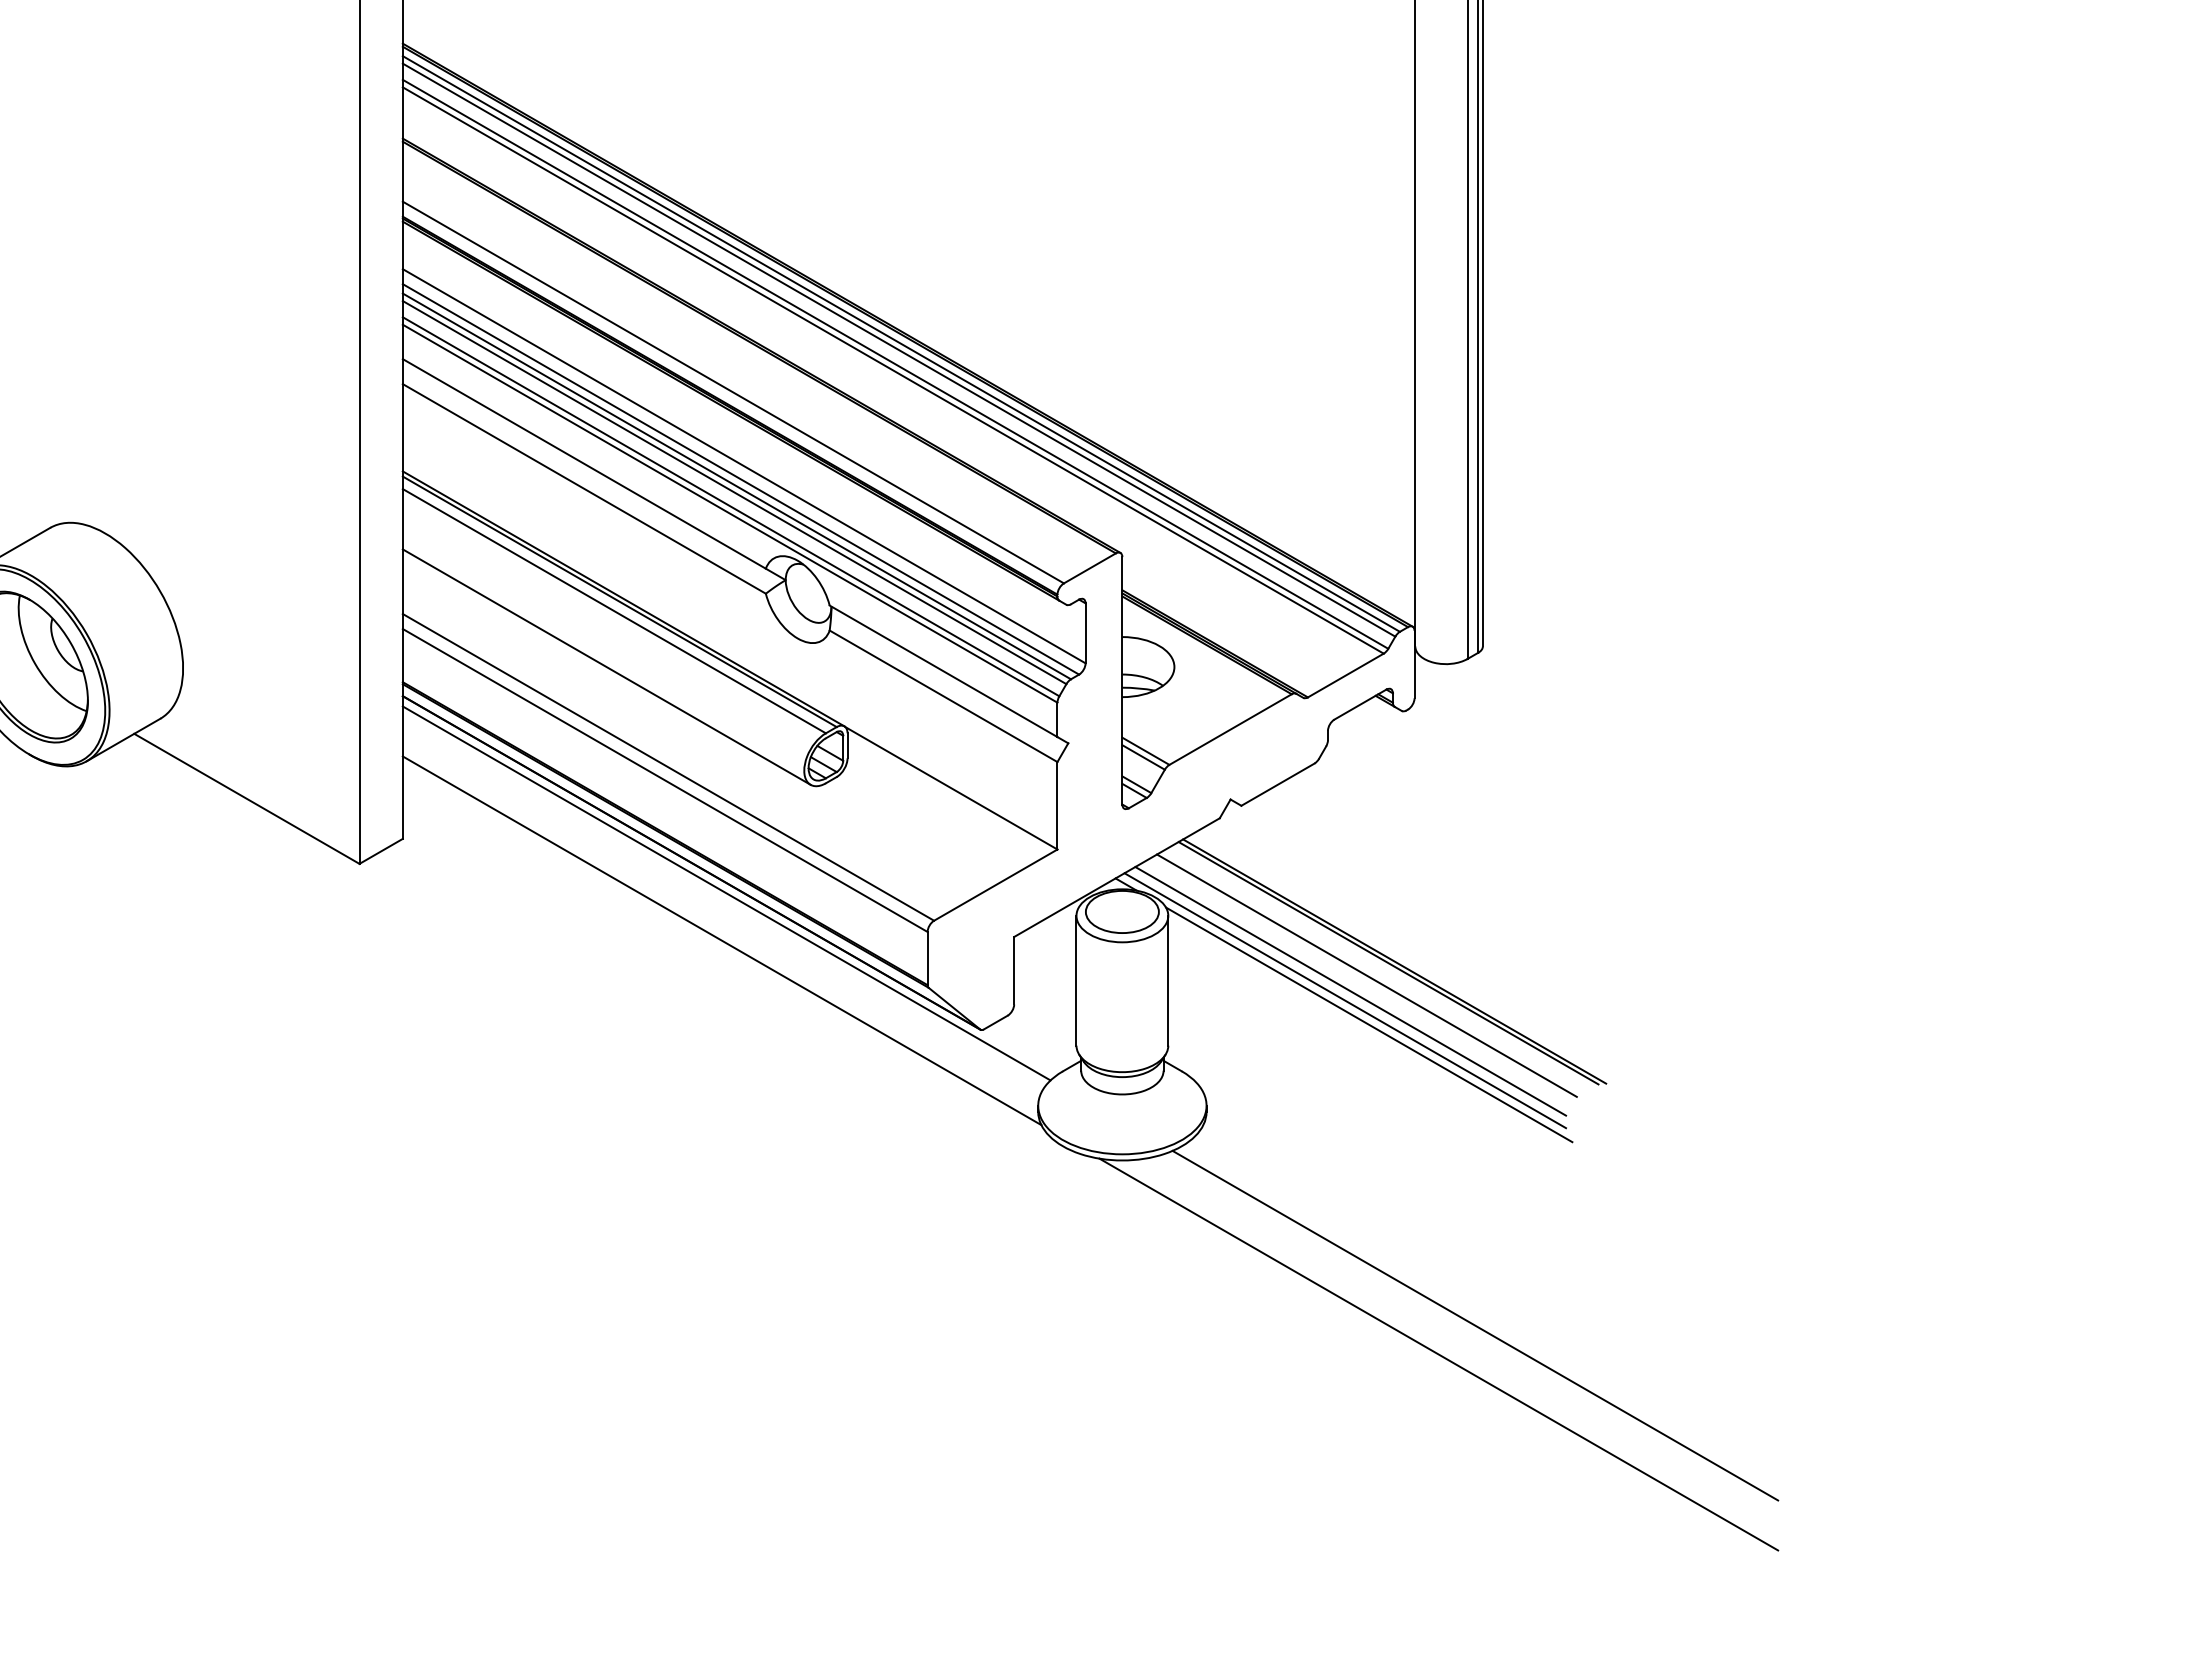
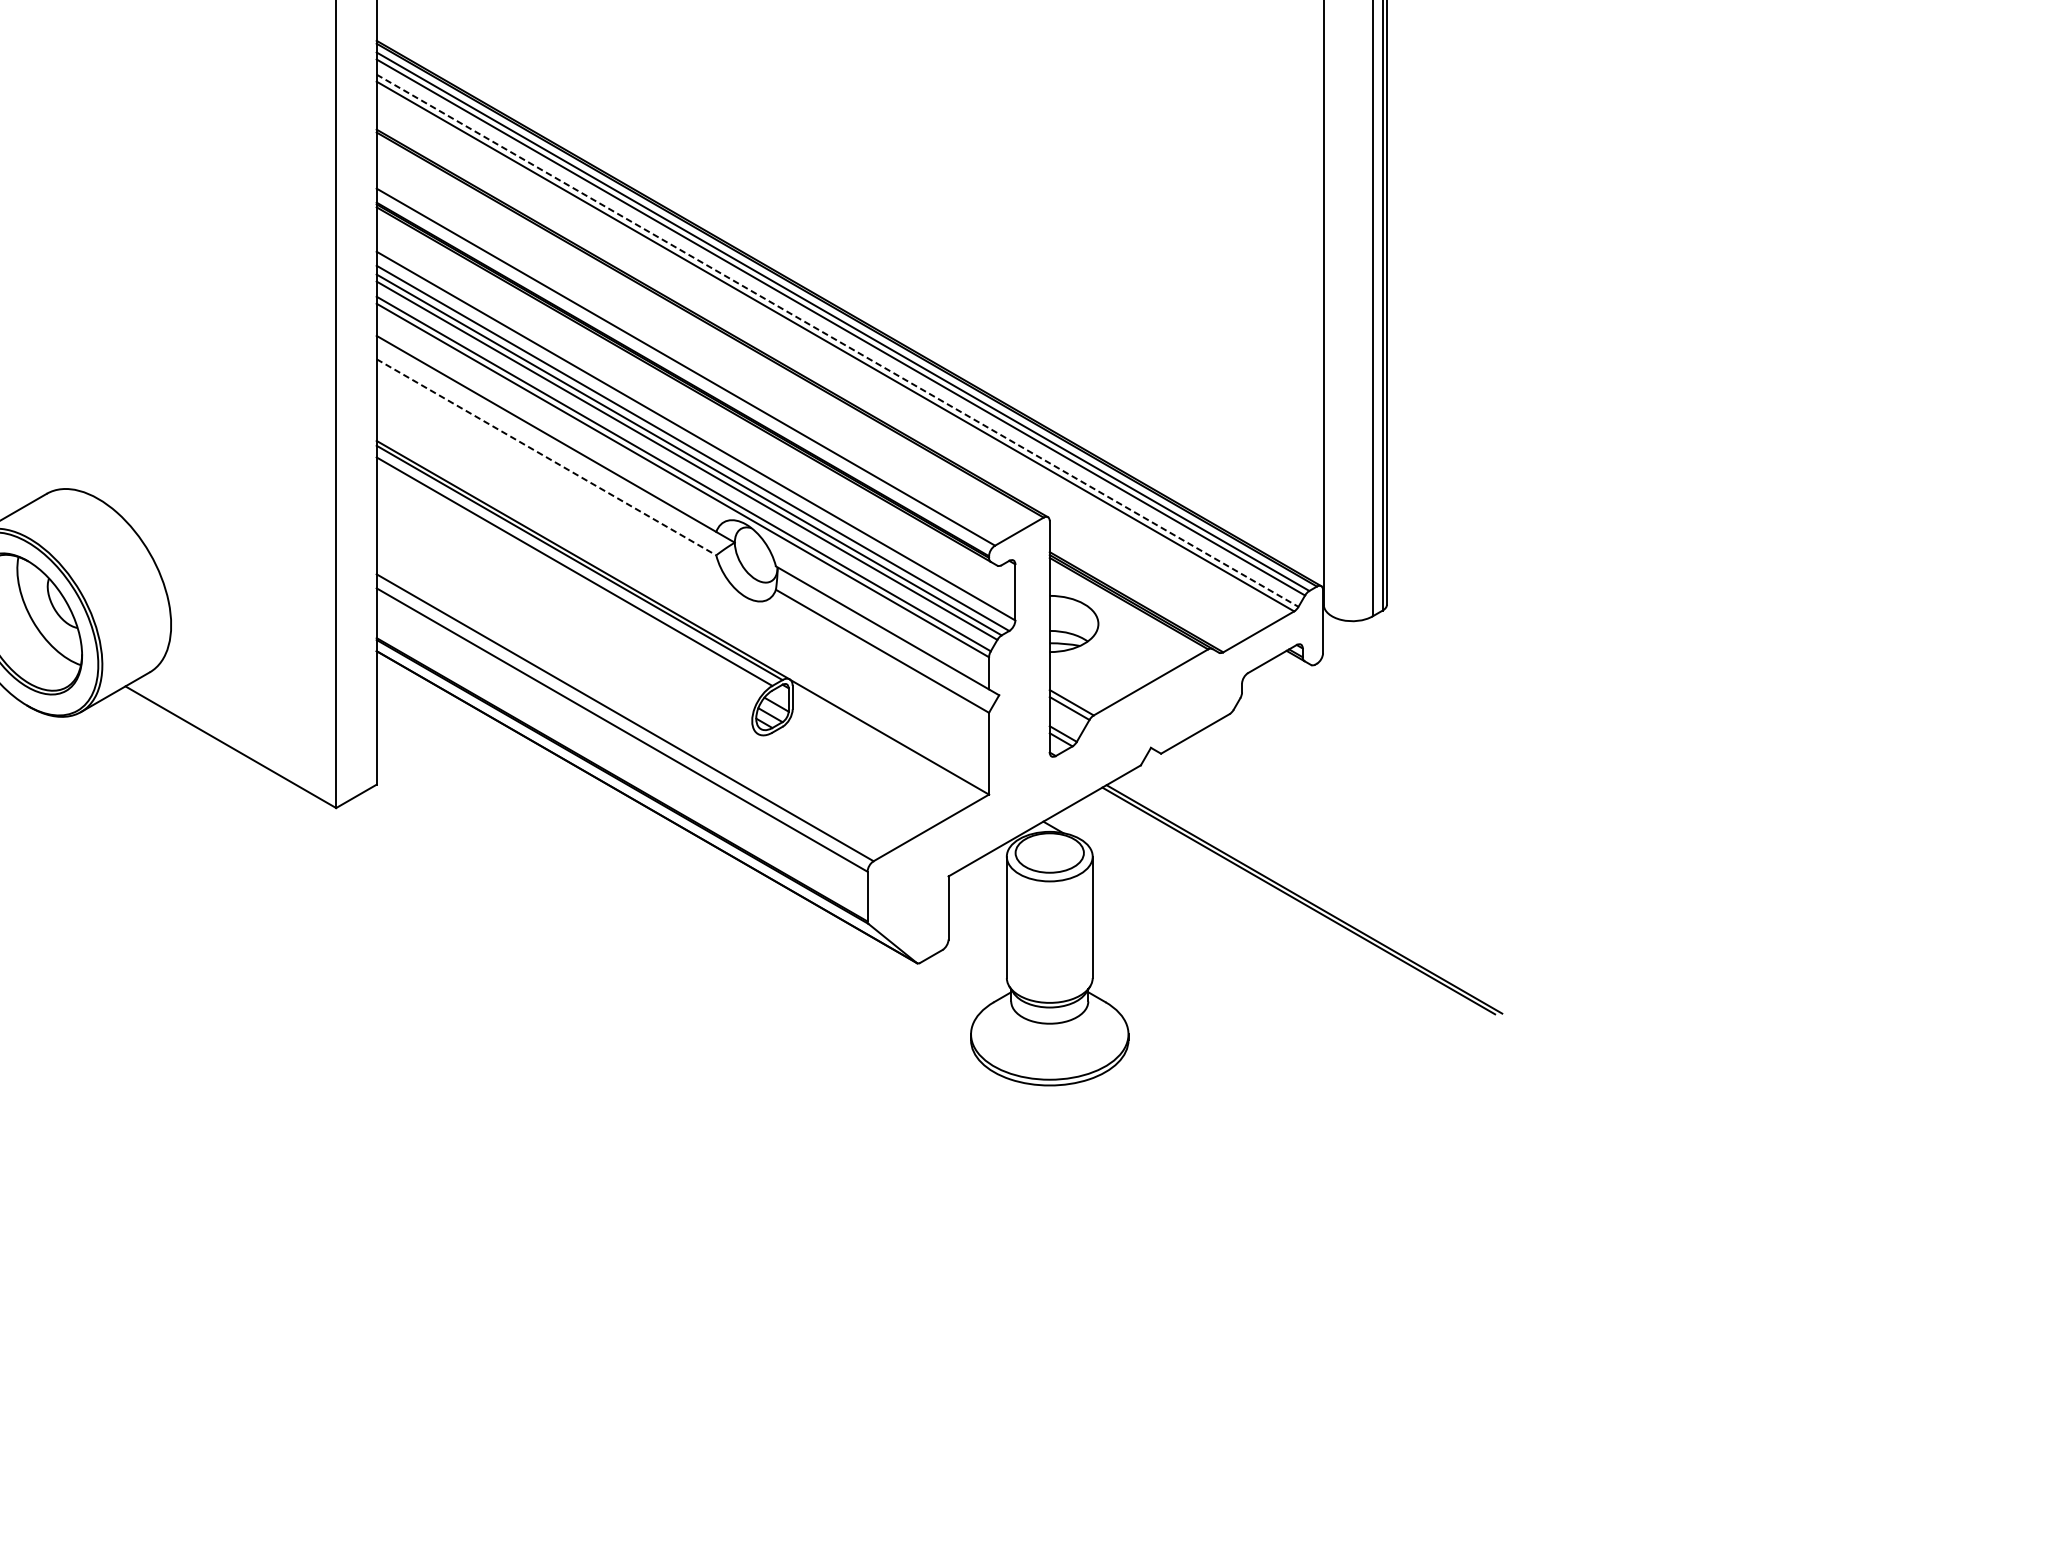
line: (895, 364) -> (837, 340), solid -> dashed
line: (584, 488) -> (546, 456), solid -> dashed
line: (606, 666) -> (567, 623), removed
line: (726, 893) -> (679, 835), removed
line: (721, 940) -> (674, 879), removed
line: (1366, 975) -> (1278, 912), removed
line: (1350, 991) -> (1263, 927), removed
line: (1345, 1000) -> (1258, 935), removed
line: (1369, 1024) -> (1280, 958), removed
line: (1475, 1325) -> (1380, 1239), removed
line: (1438, 1354) -> (1345, 1266), removed

